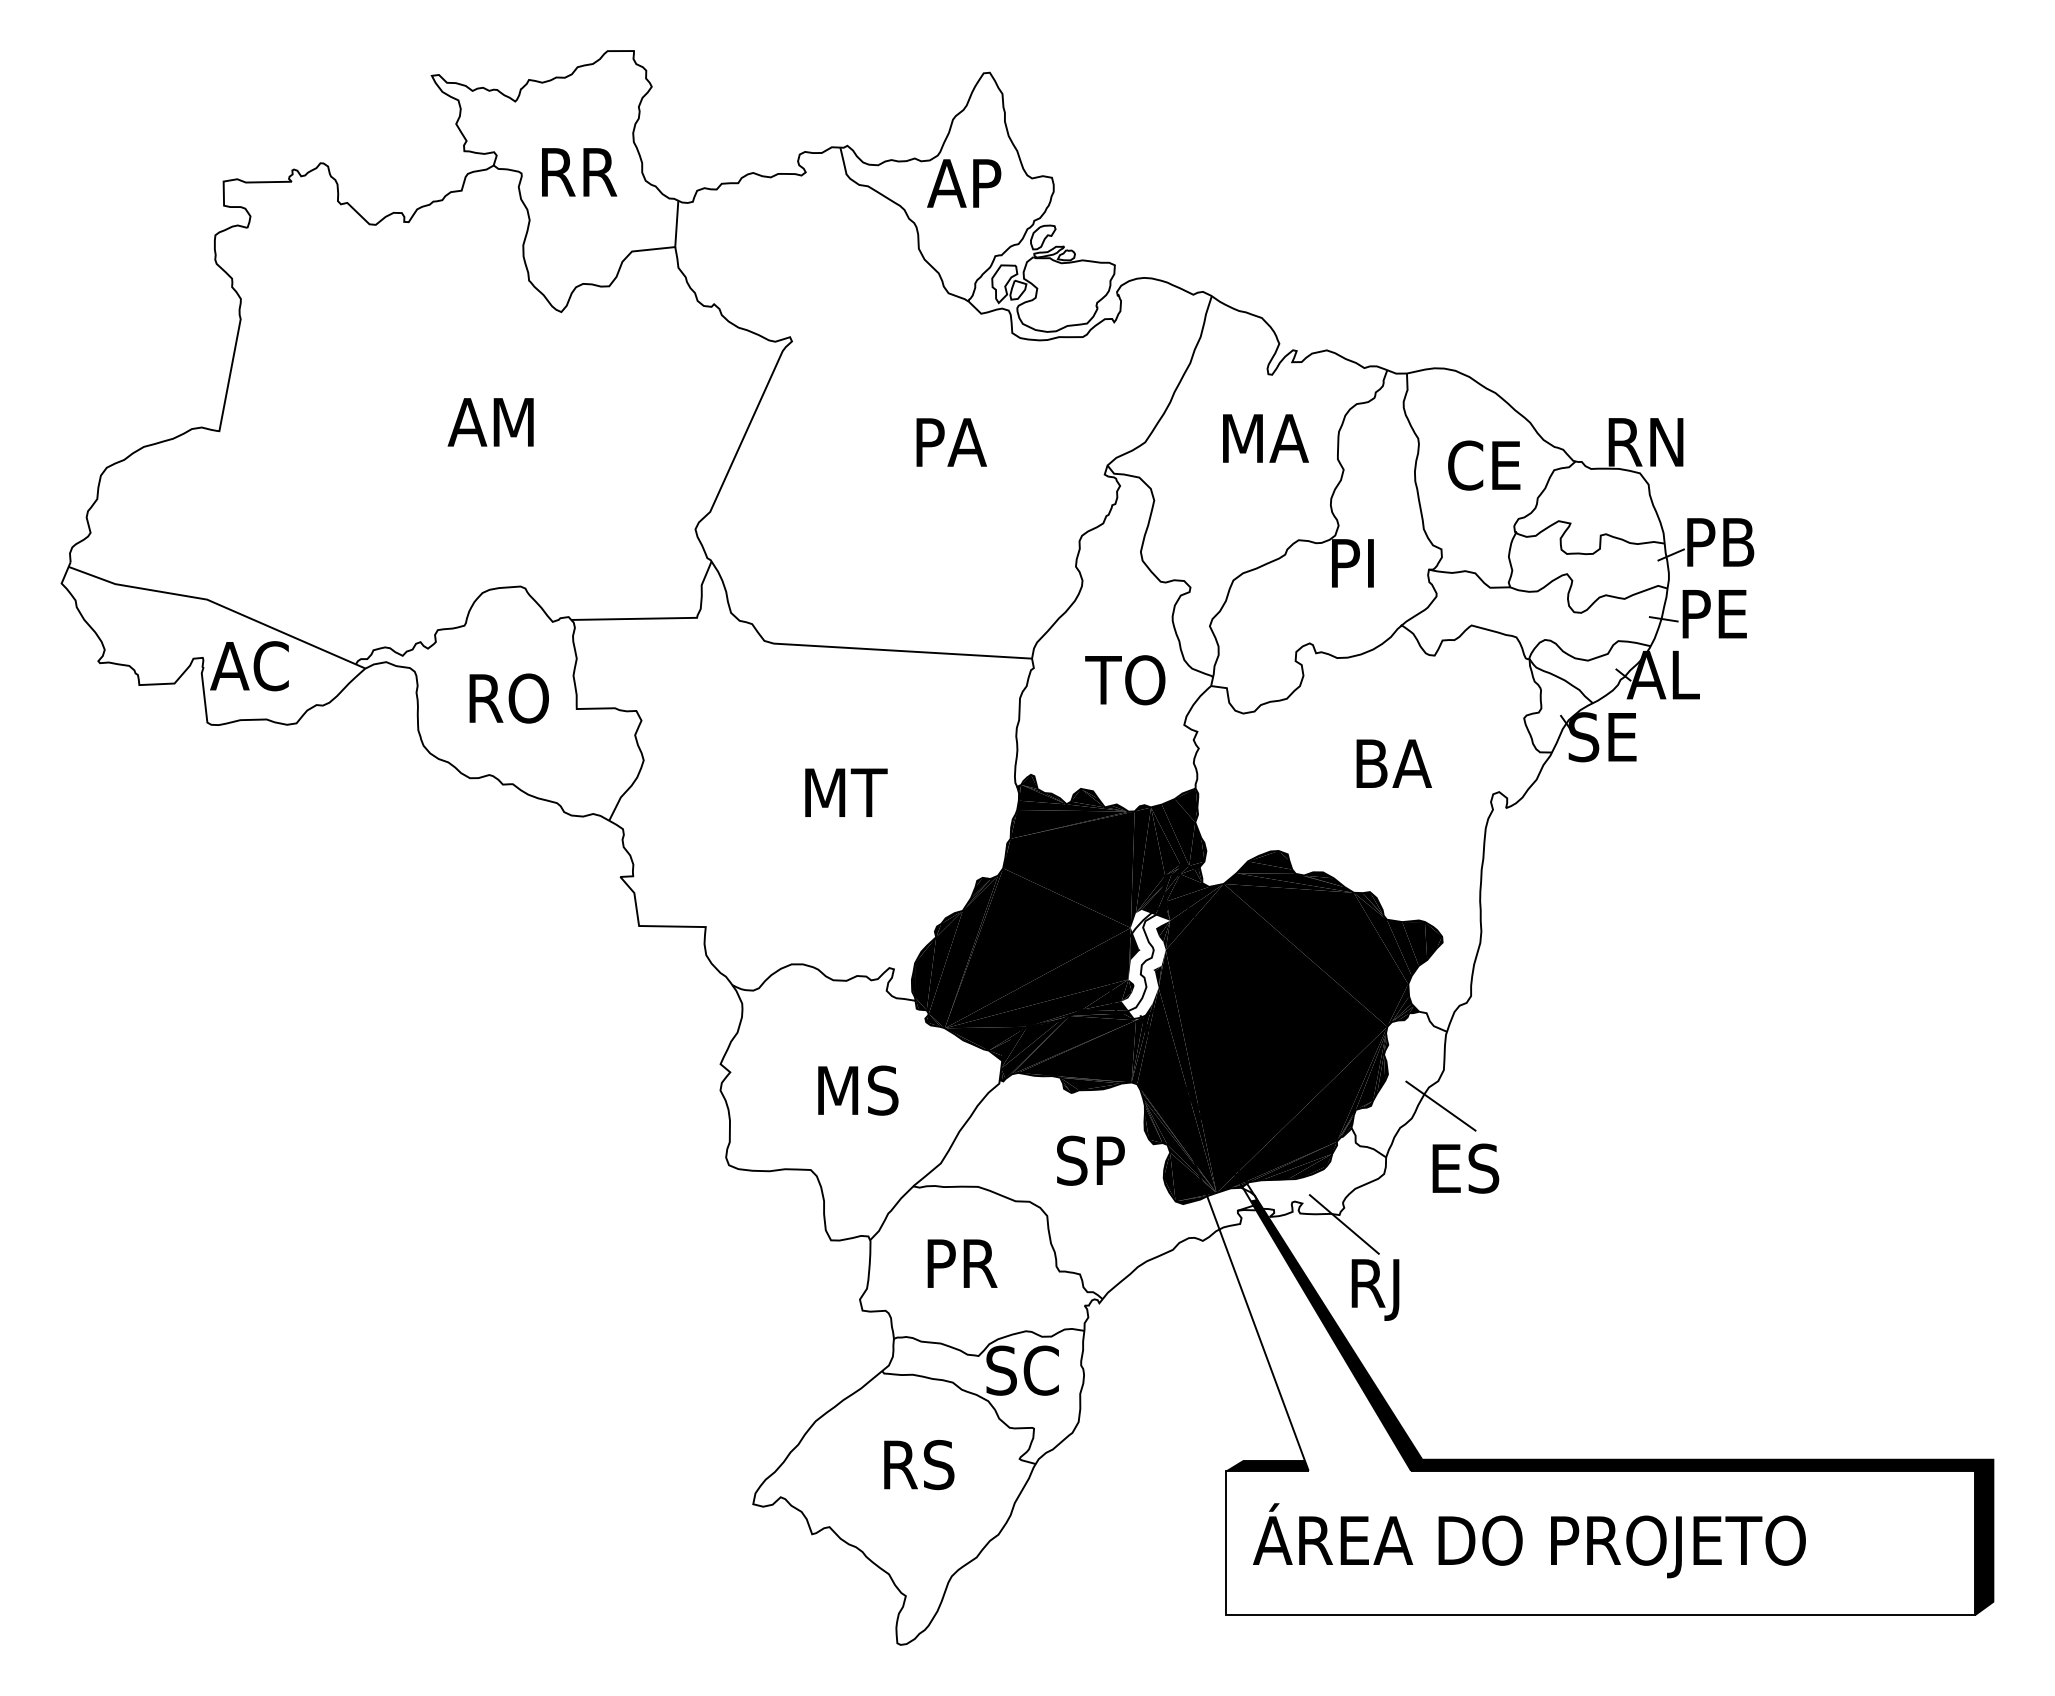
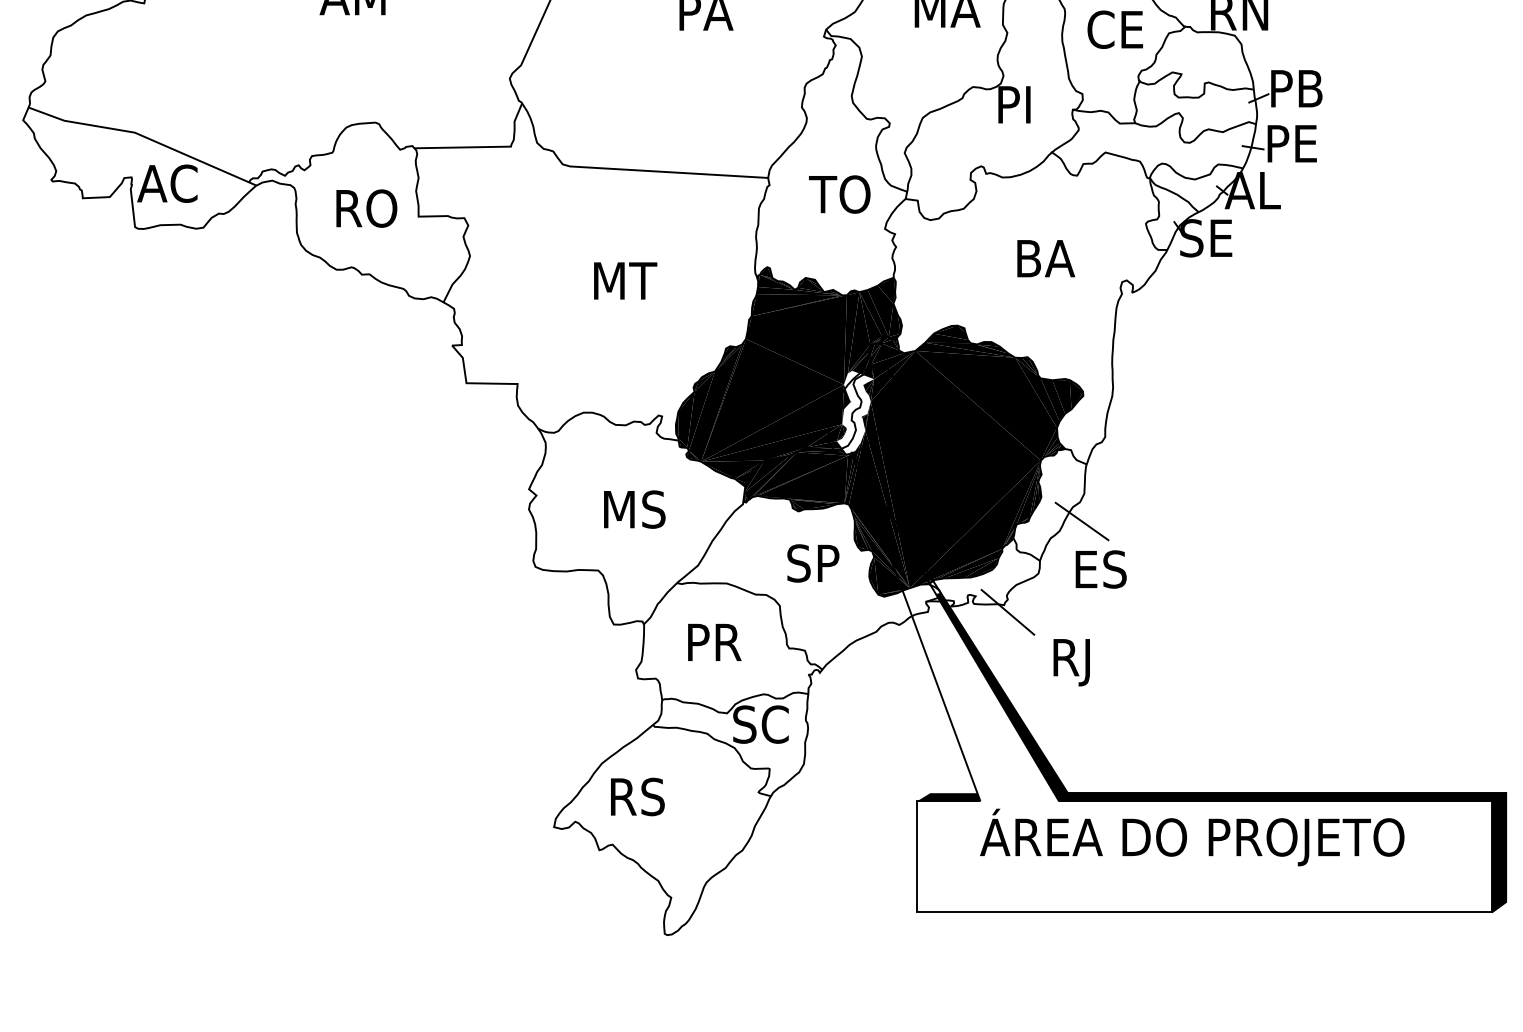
text: (1375, 1289) -> (1071, 662), moved
text: (919, 1465) -> (638, 797), moved
text: (1529, 1540) -> (1192, 837), moved

